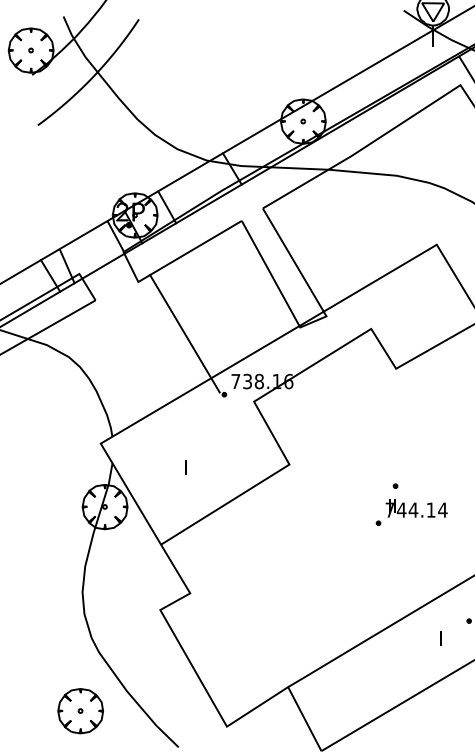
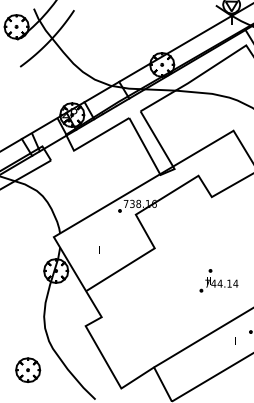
line: (184, 332) -> (98, 177), removed
part: (410, 504) -> (218, 280), moved
part: (81, 709) -> (28, 369), moved

